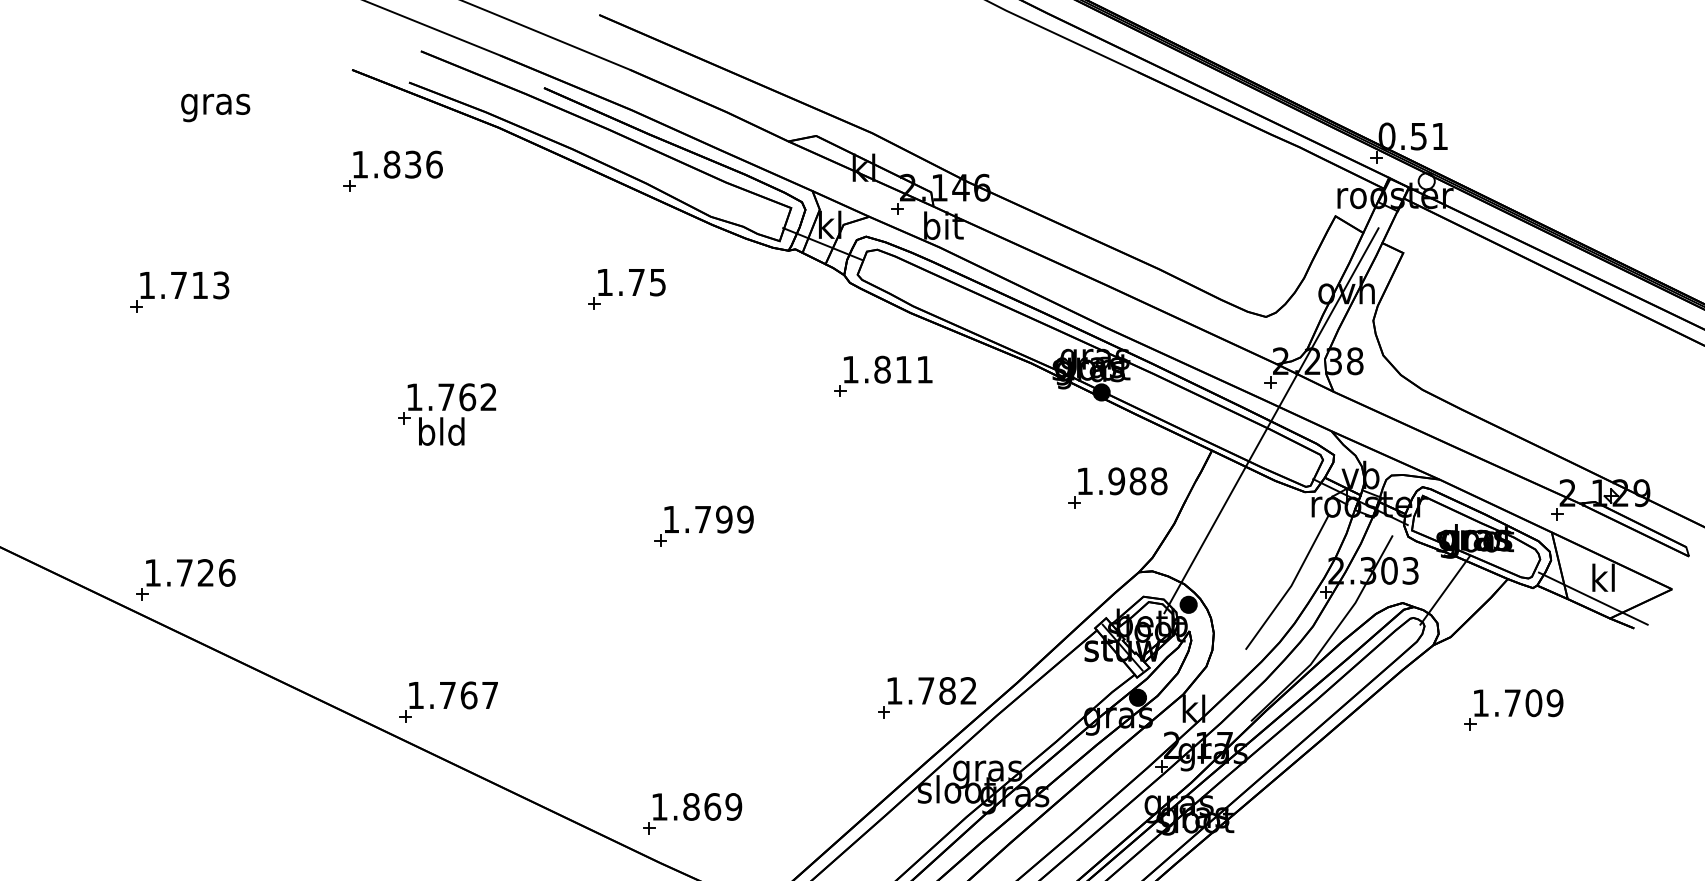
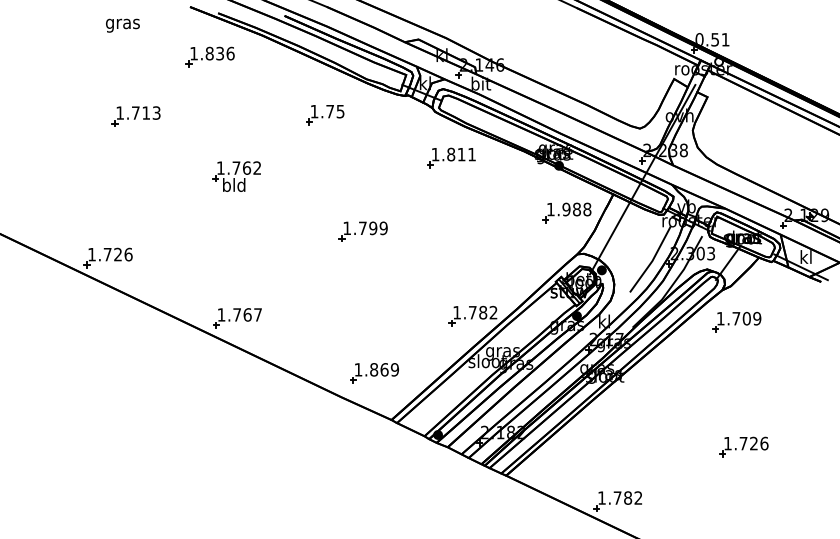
part: (178, 292) -> (135, 116), moved
part: (1512, 710) -> (736, 322), moved
part: (692, 814) -> (374, 373), moved

